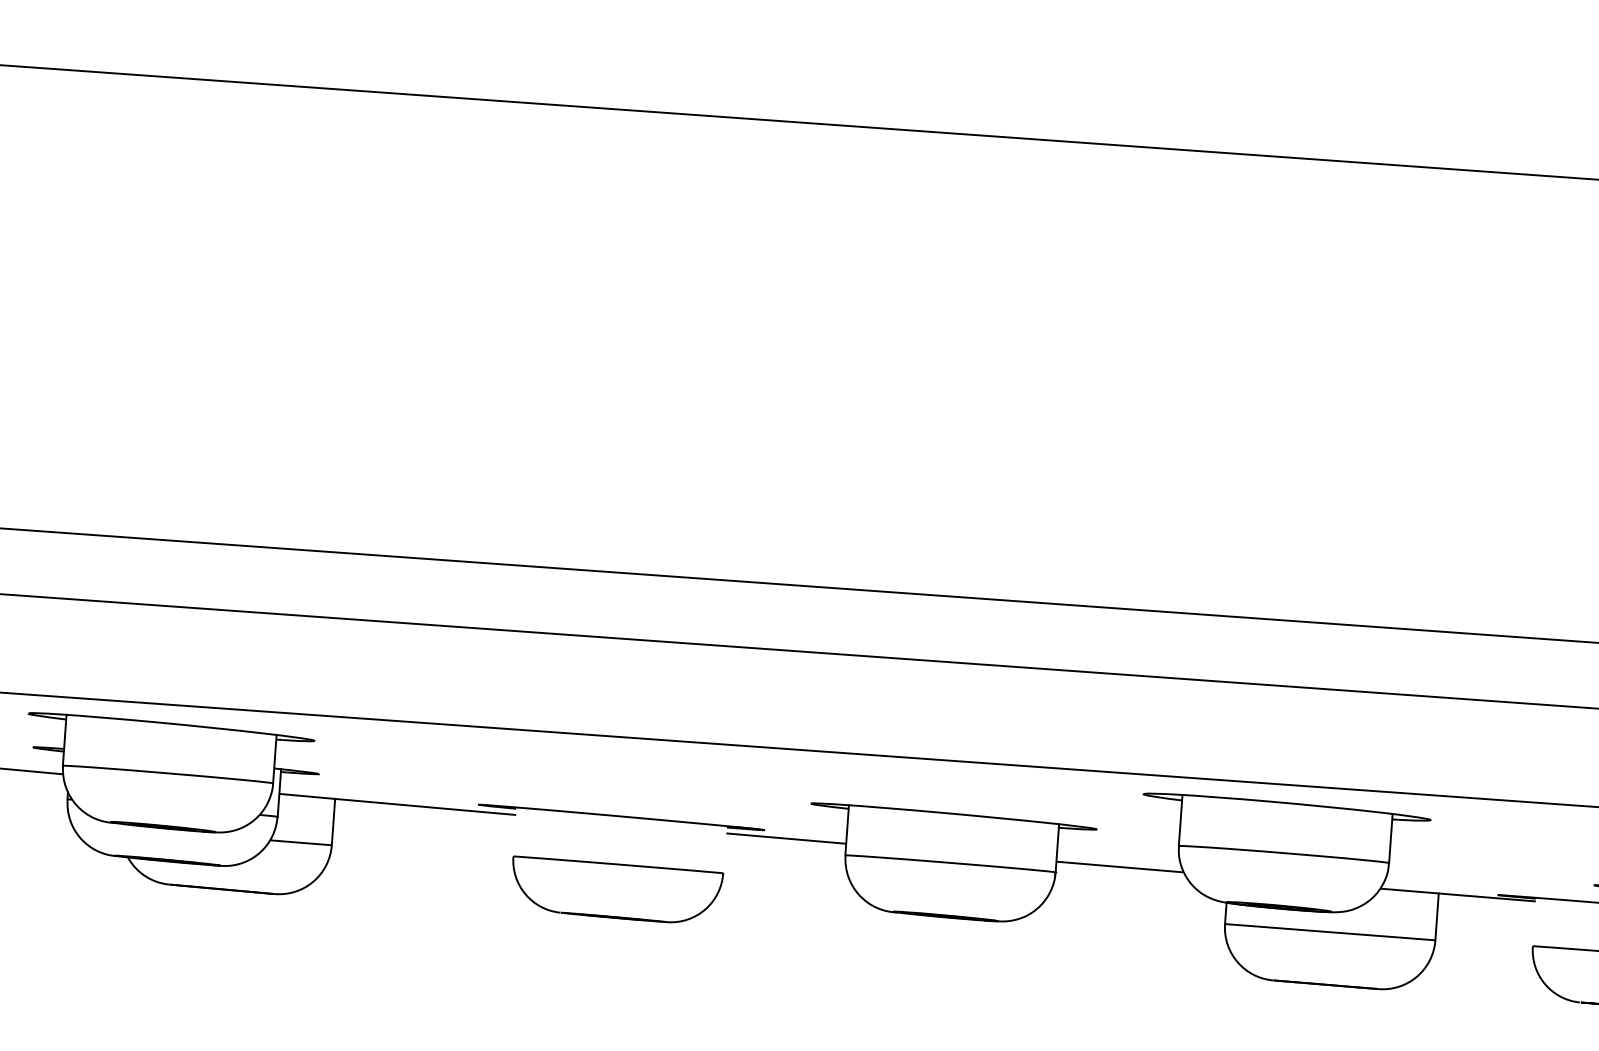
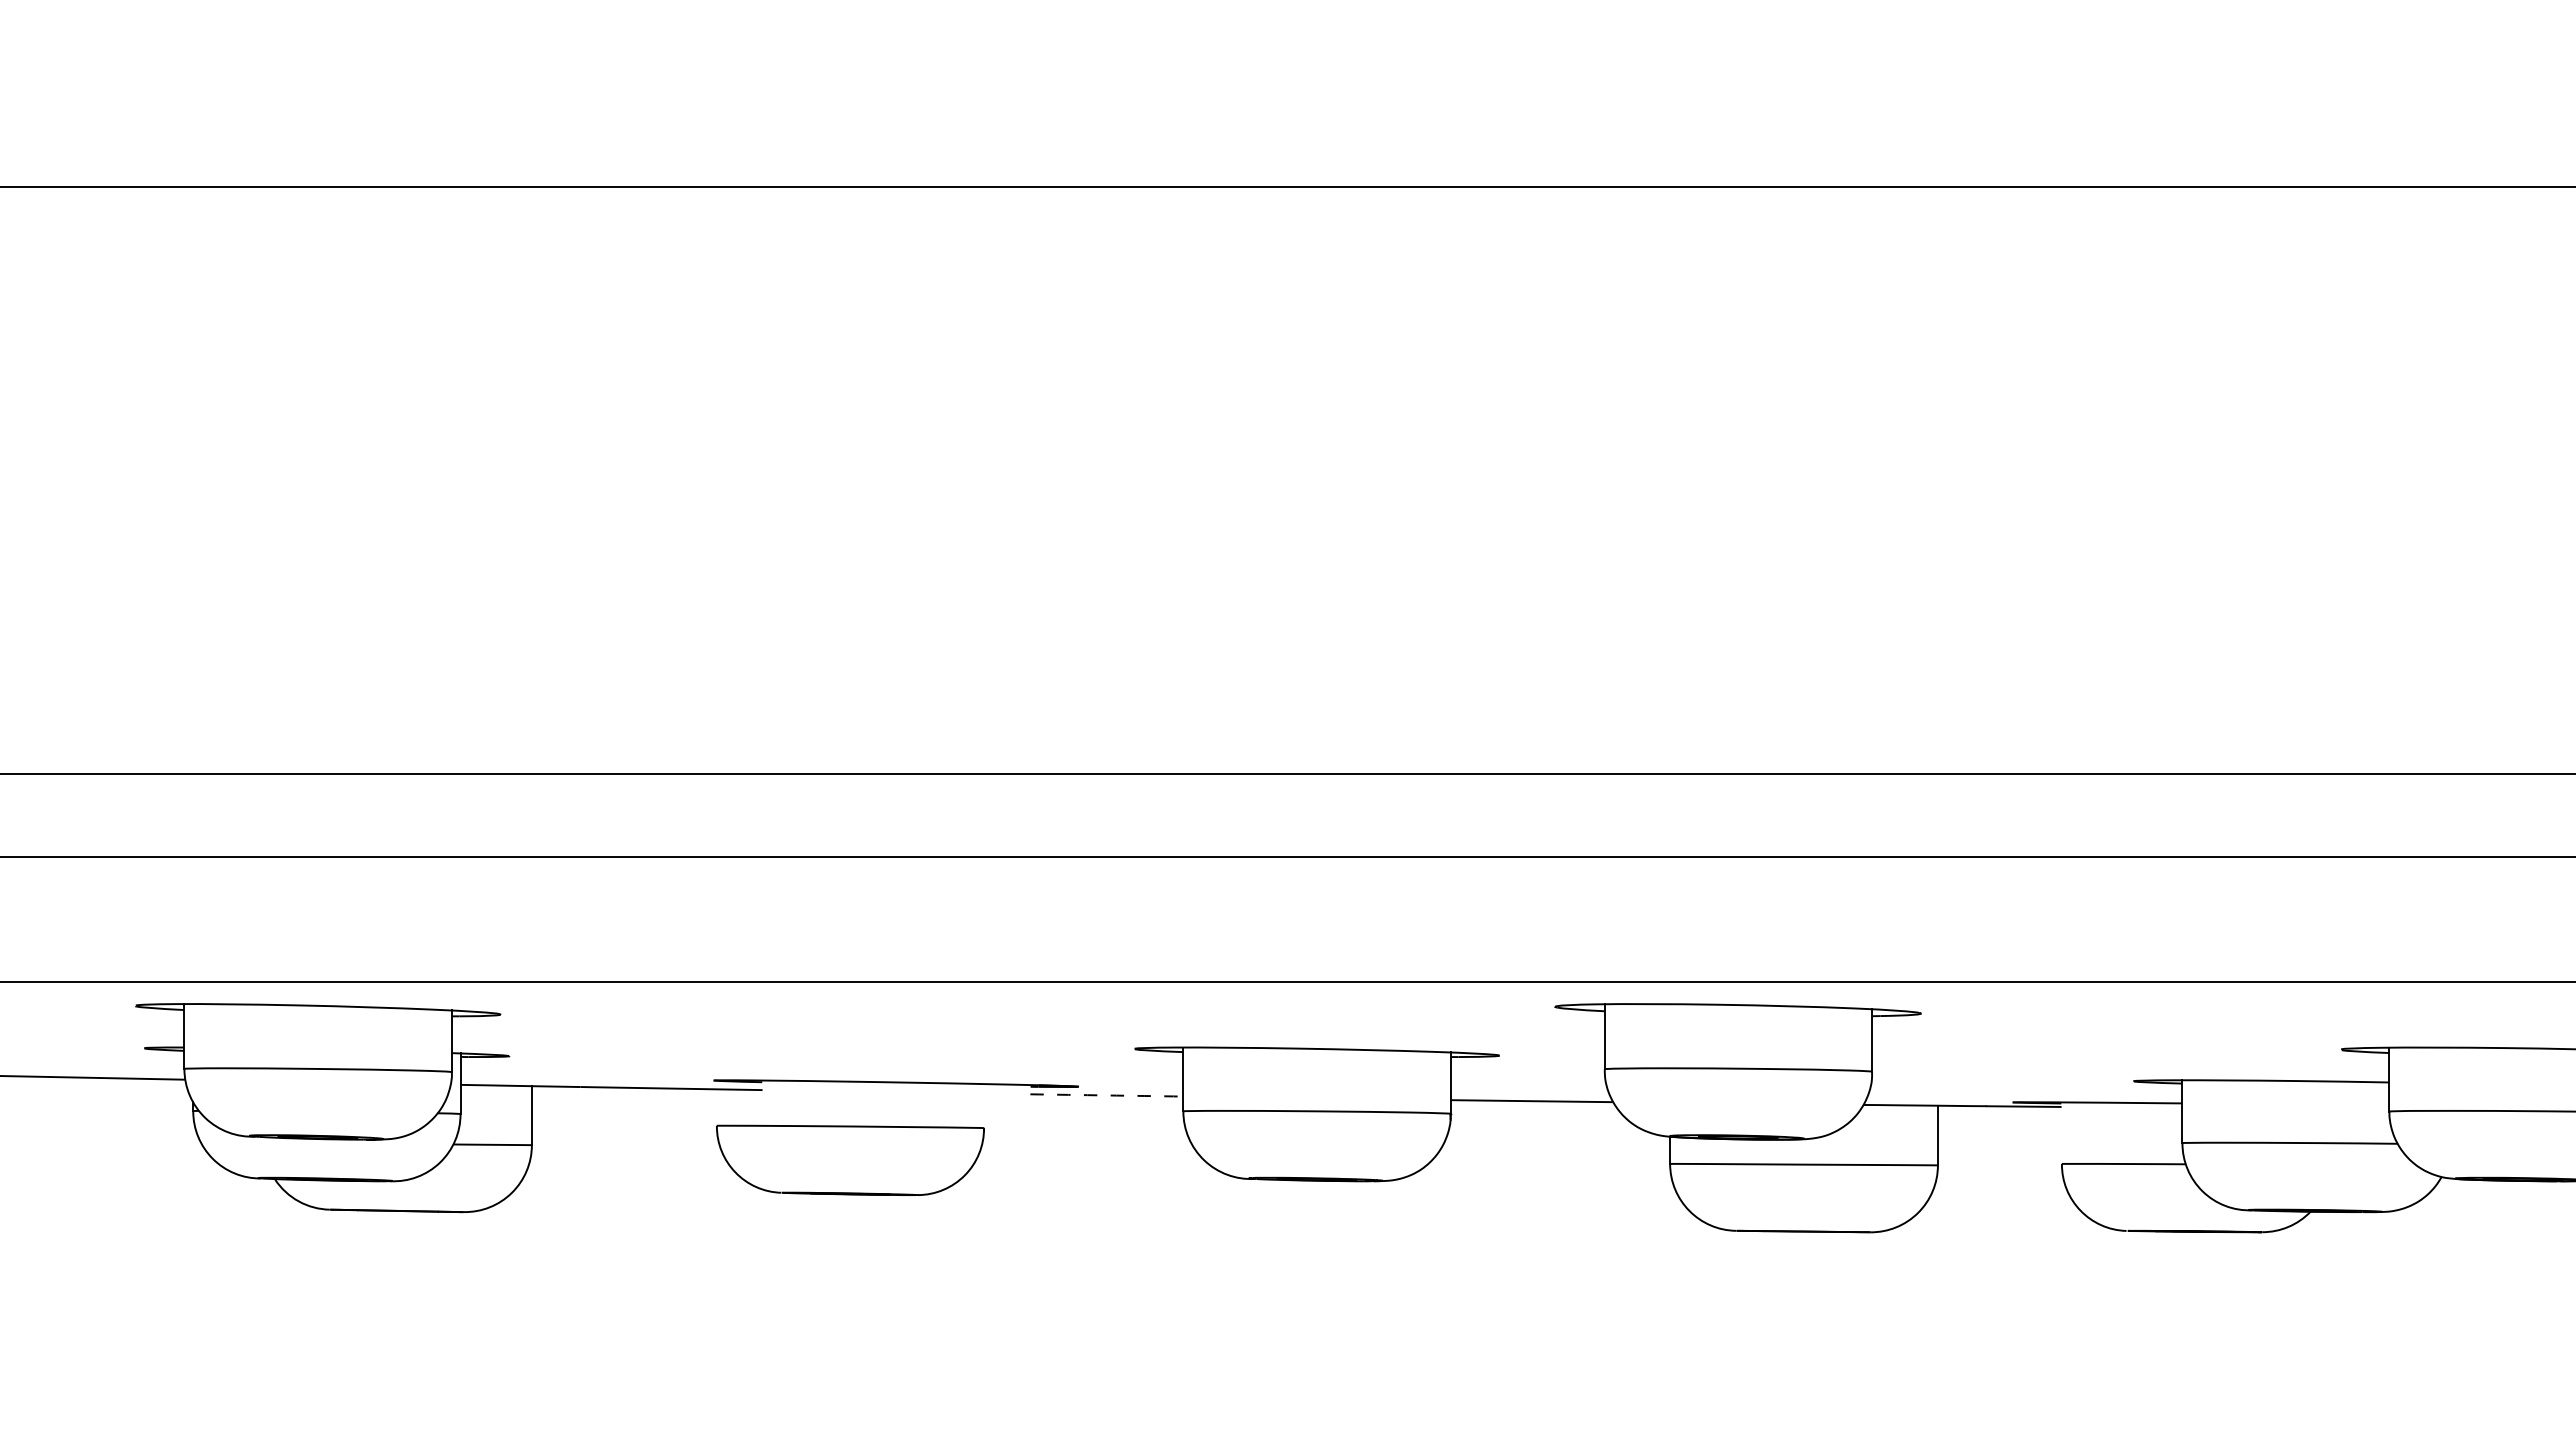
arc: (786, 838) -> (1106, 1095), solid -> dashed
part: (616, 890) -> (850, 1159), moved

